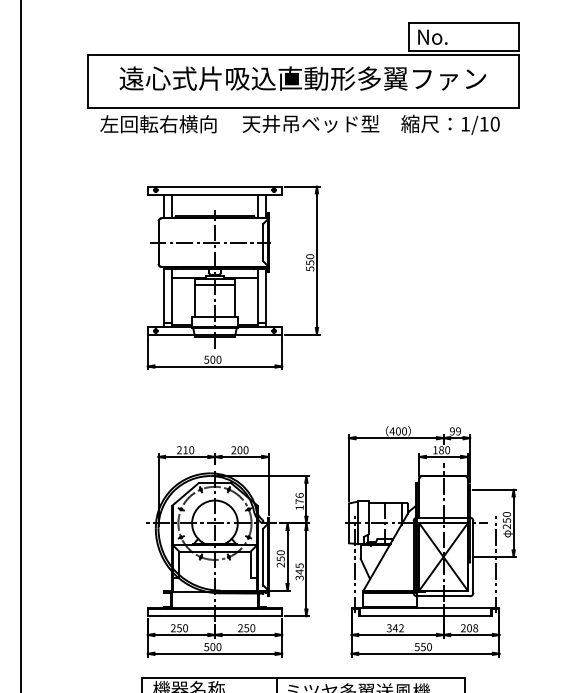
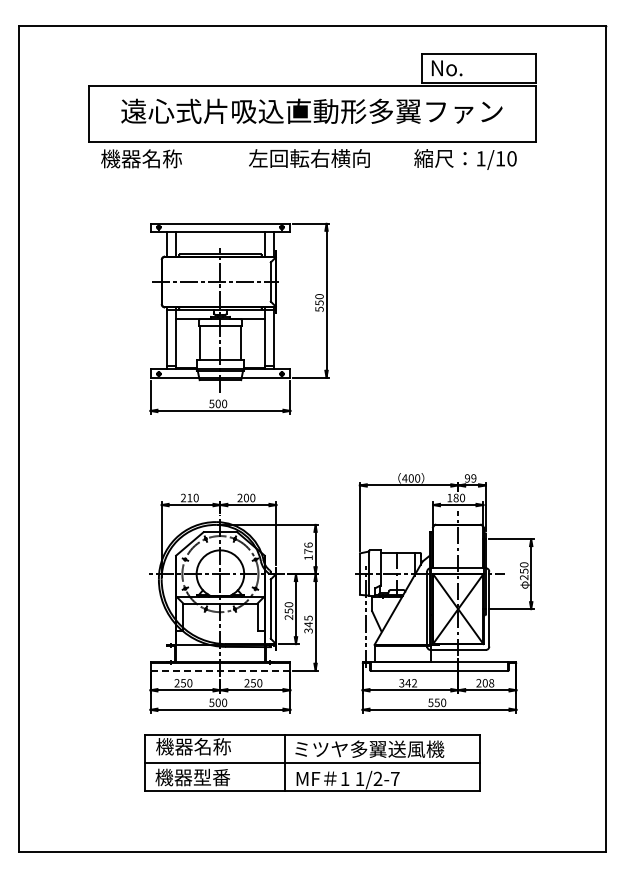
text: (158, 123) -> (161, 158), 左回転右横向 -> 機器名称
text: (311, 123) -> (320, 158), 天井吊ベッド型 -> 左回転右横向
line: (495, 563) -> (512, 615), removed
line: (215, 616) -> (220, 670), solid -> dashed

